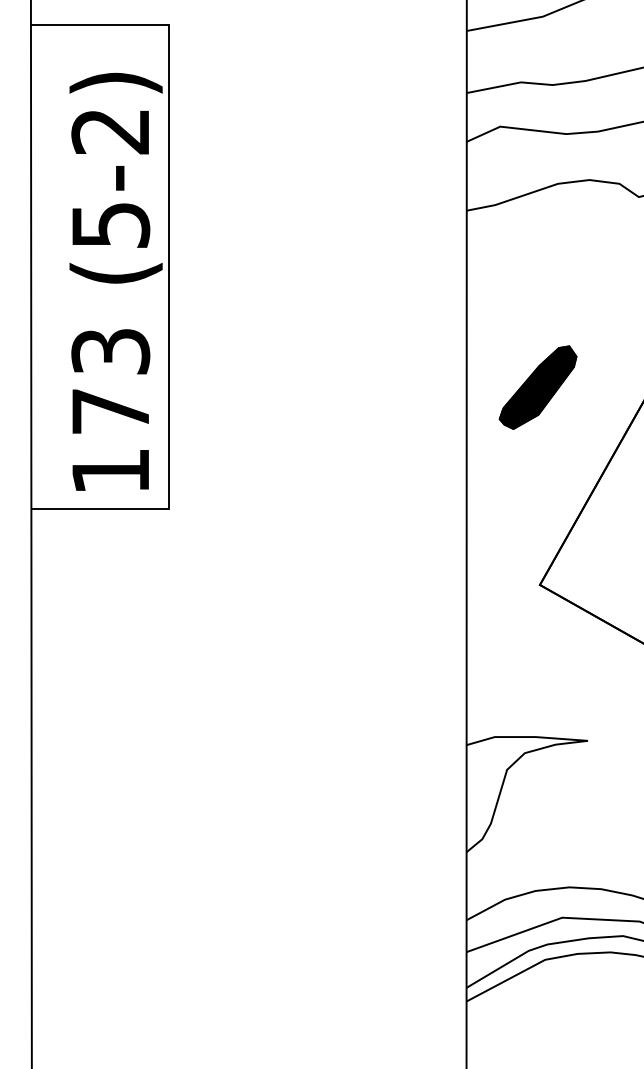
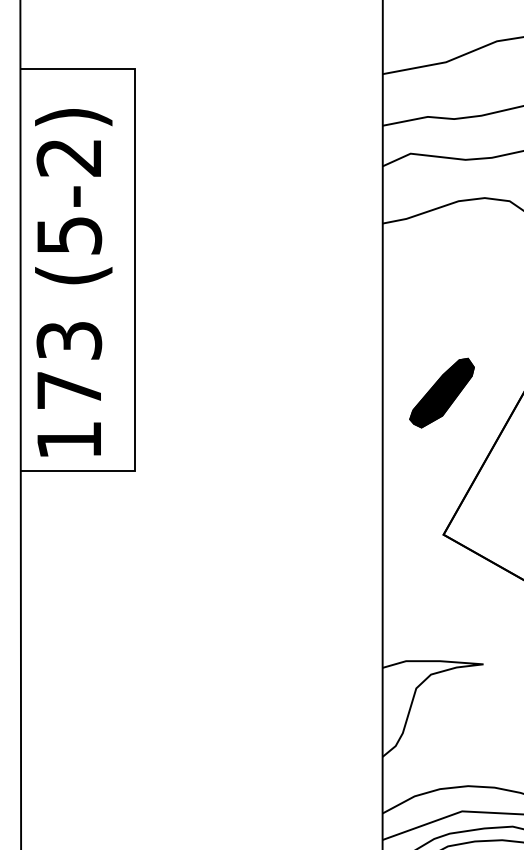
text: (115, 281) -> (73, 282), moved
part: (537, 387) -> (441, 393), moved

